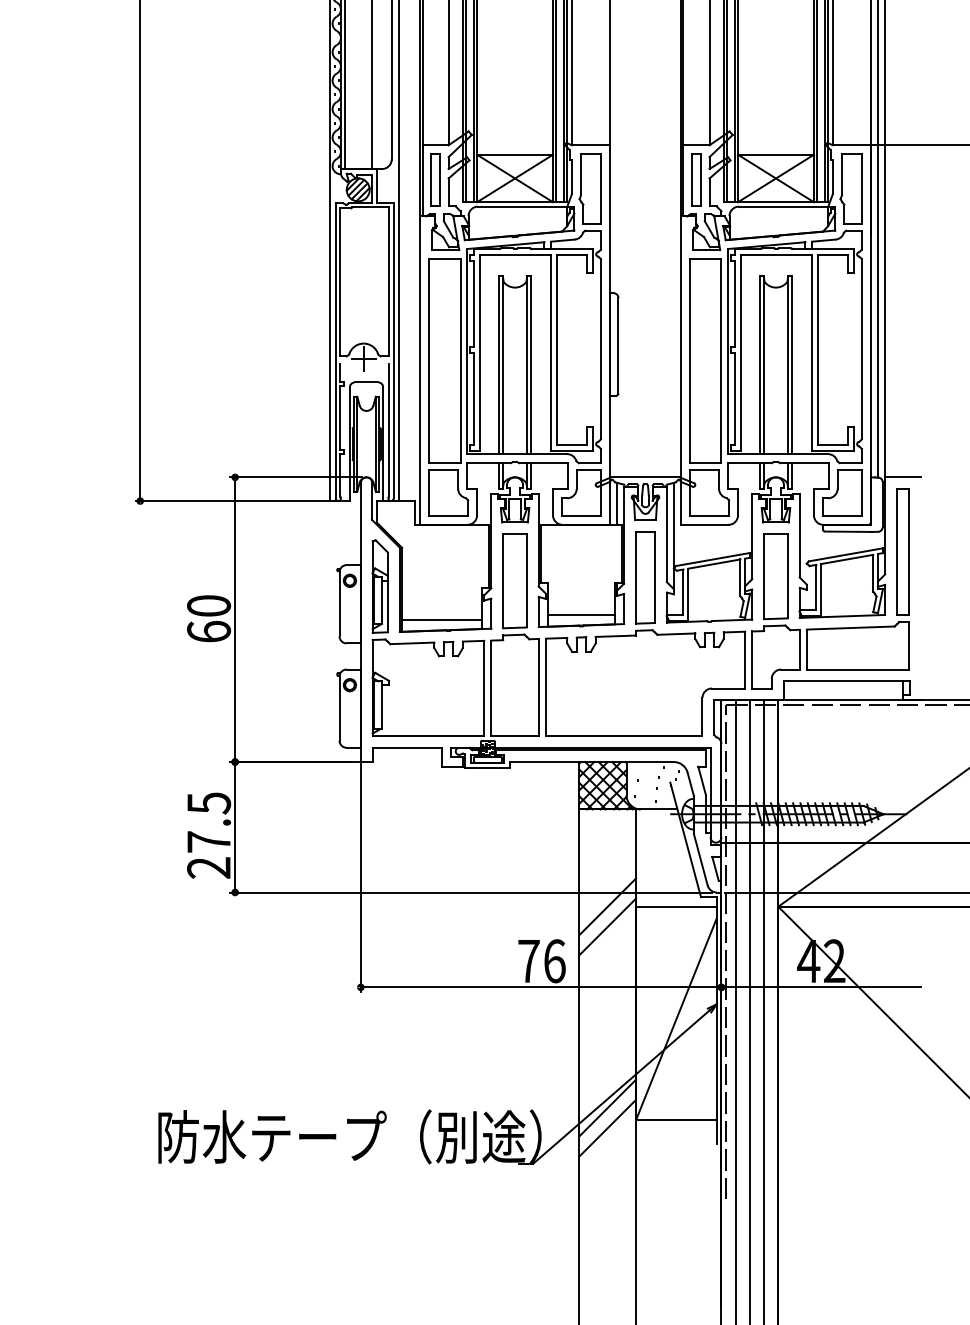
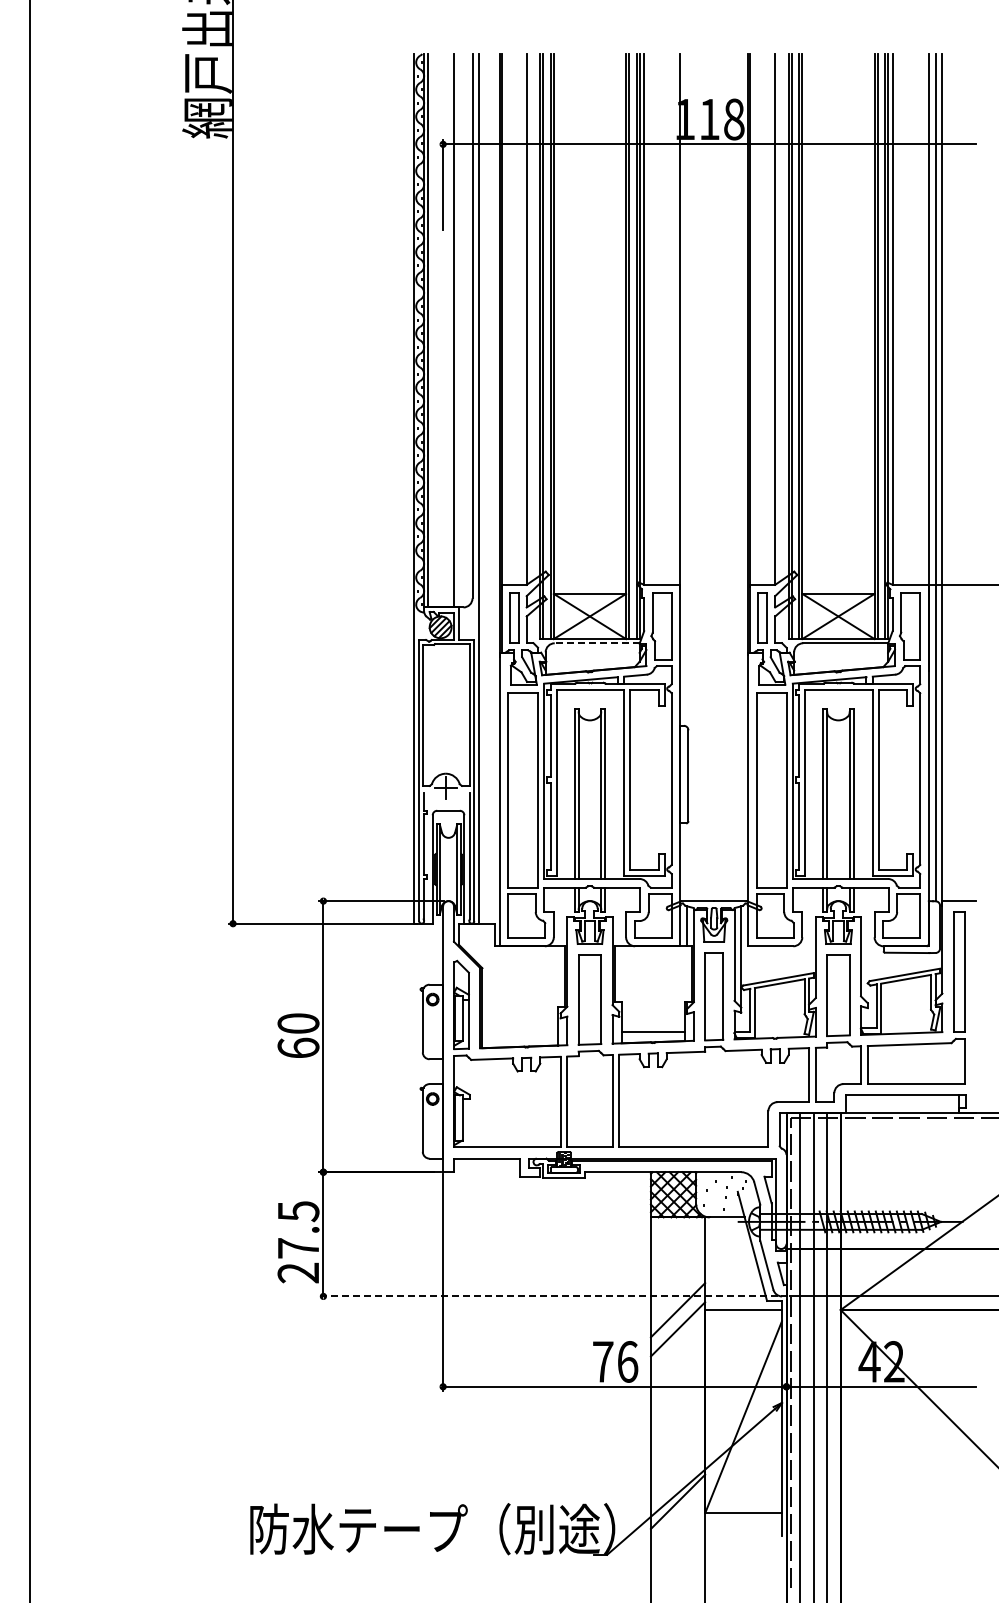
line: (521, 206) -> (596, 643), solid -> dashed
line: (442, 619) -> (520, 1036), removed
line: (470, 892) -> (547, 1296), solid -> dashed
line: (606, 1127) -> (677, 1520), removed

